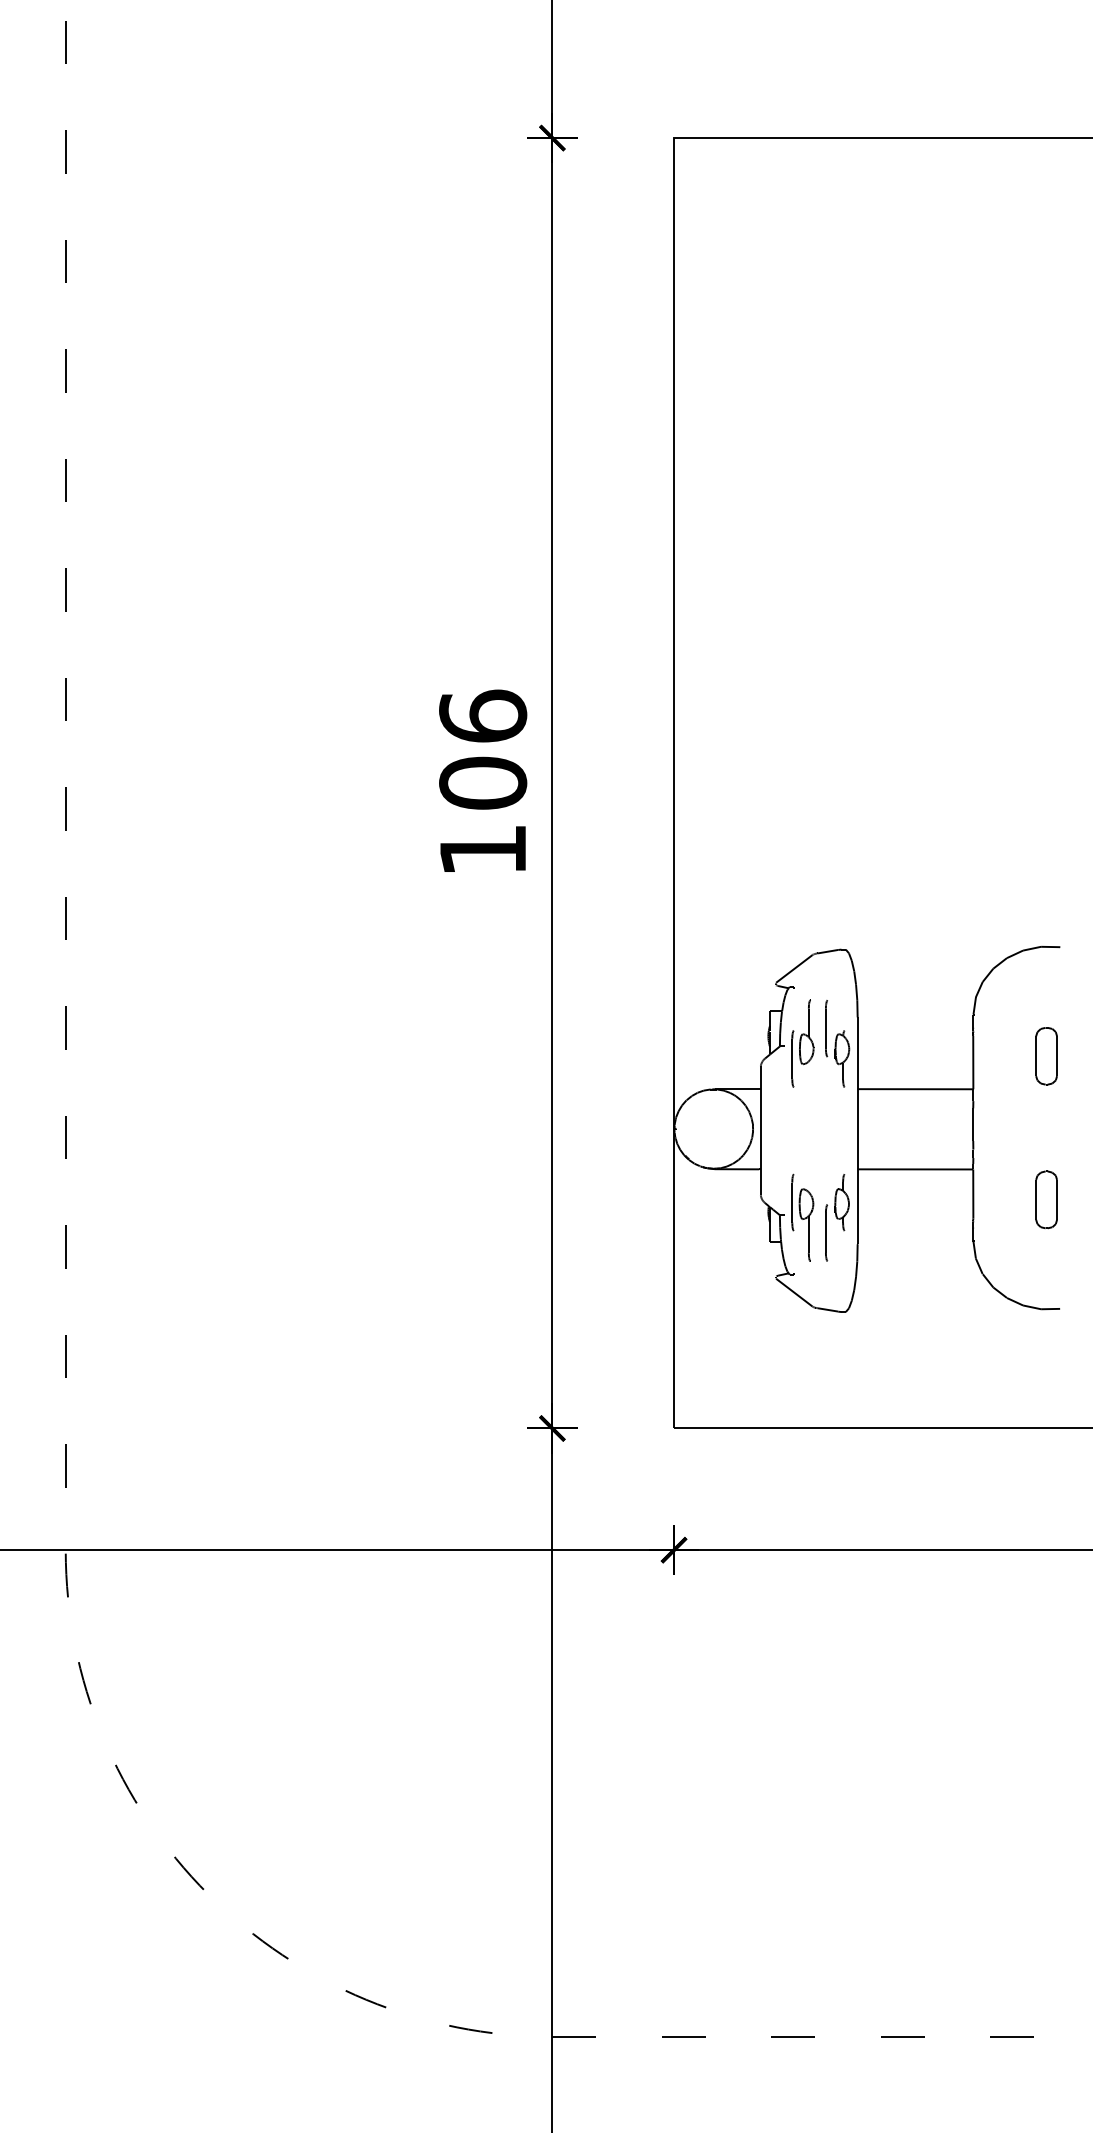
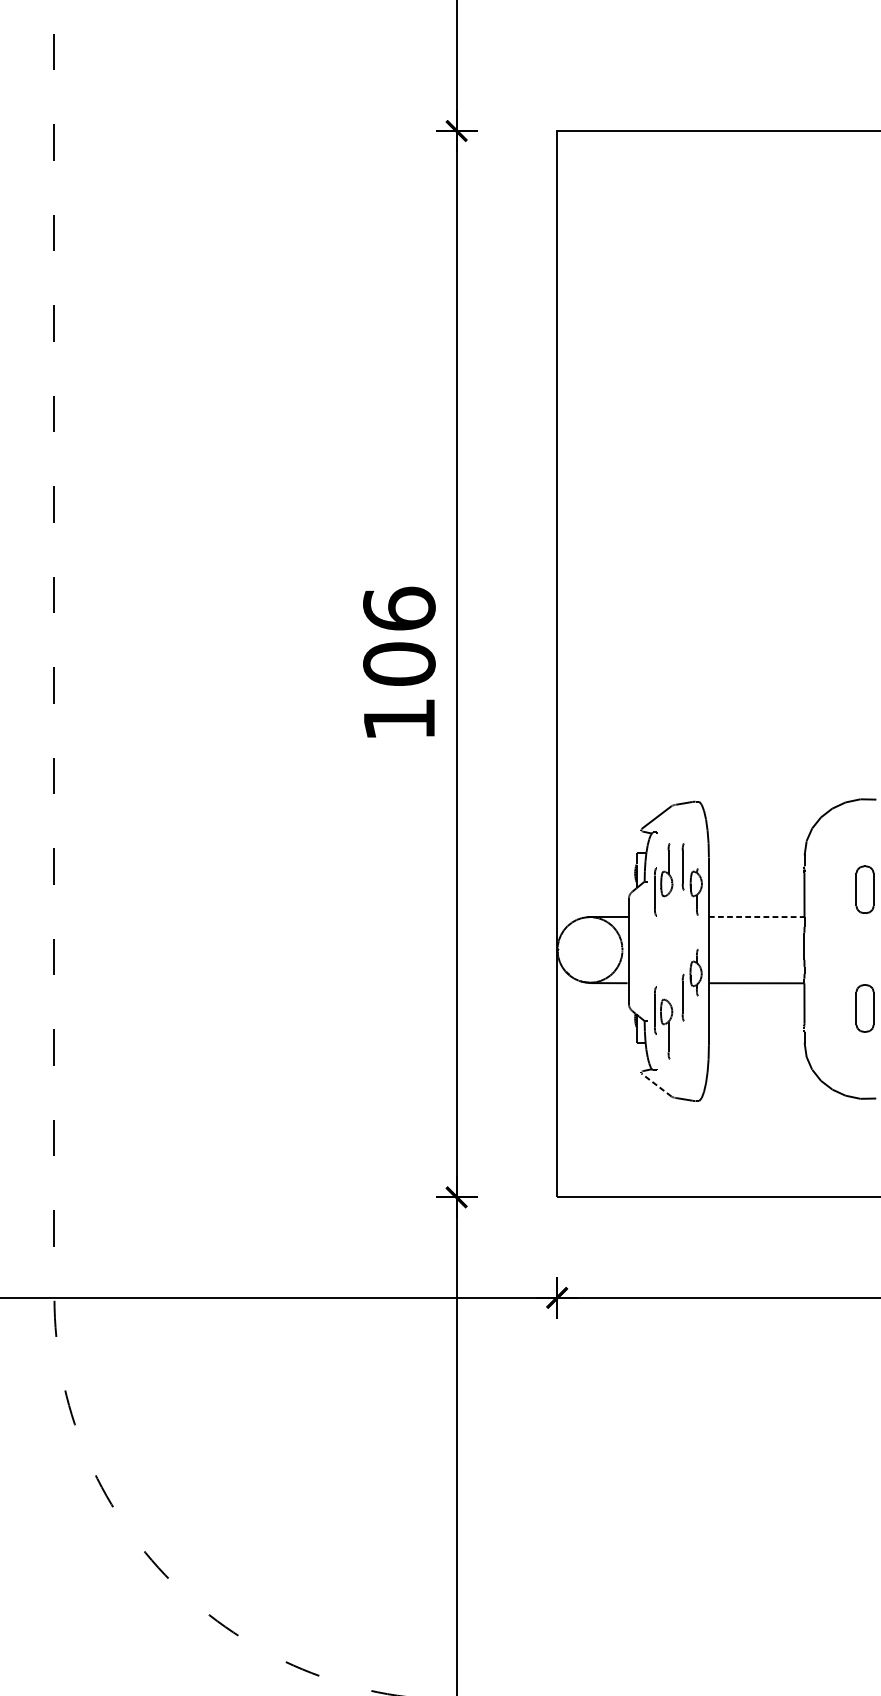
line: (915, 1089) -> (756, 917), solid -> dashed
part: (837, 1217) -> (692, 985), moved
line: (794, 1292) -> (656, 1084), solid -> dashed

